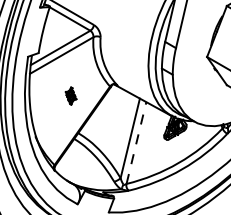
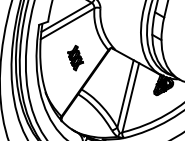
part: (70, 95) -> (75, 57), size x1.67
line: (136, 142) -> (130, 97), dashed -> solid

